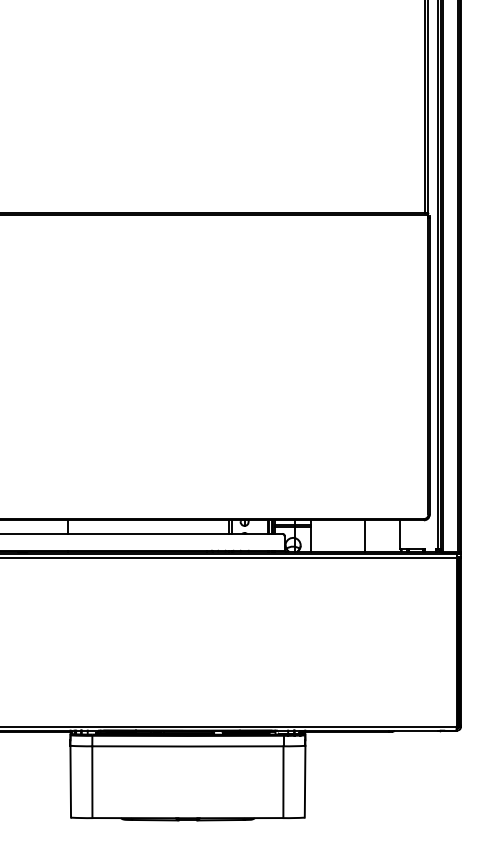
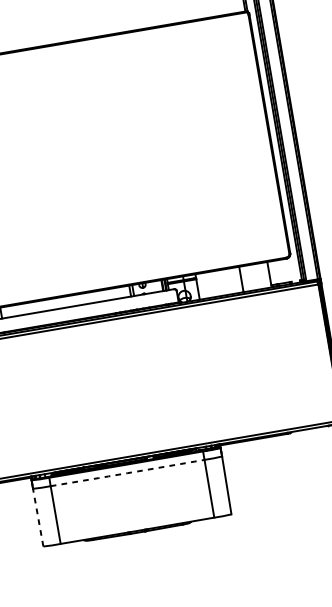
arc: (187, 746) -> (127, 473), solid -> dashed
line: (70, 781) -> (37, 517), solid -> dashed

